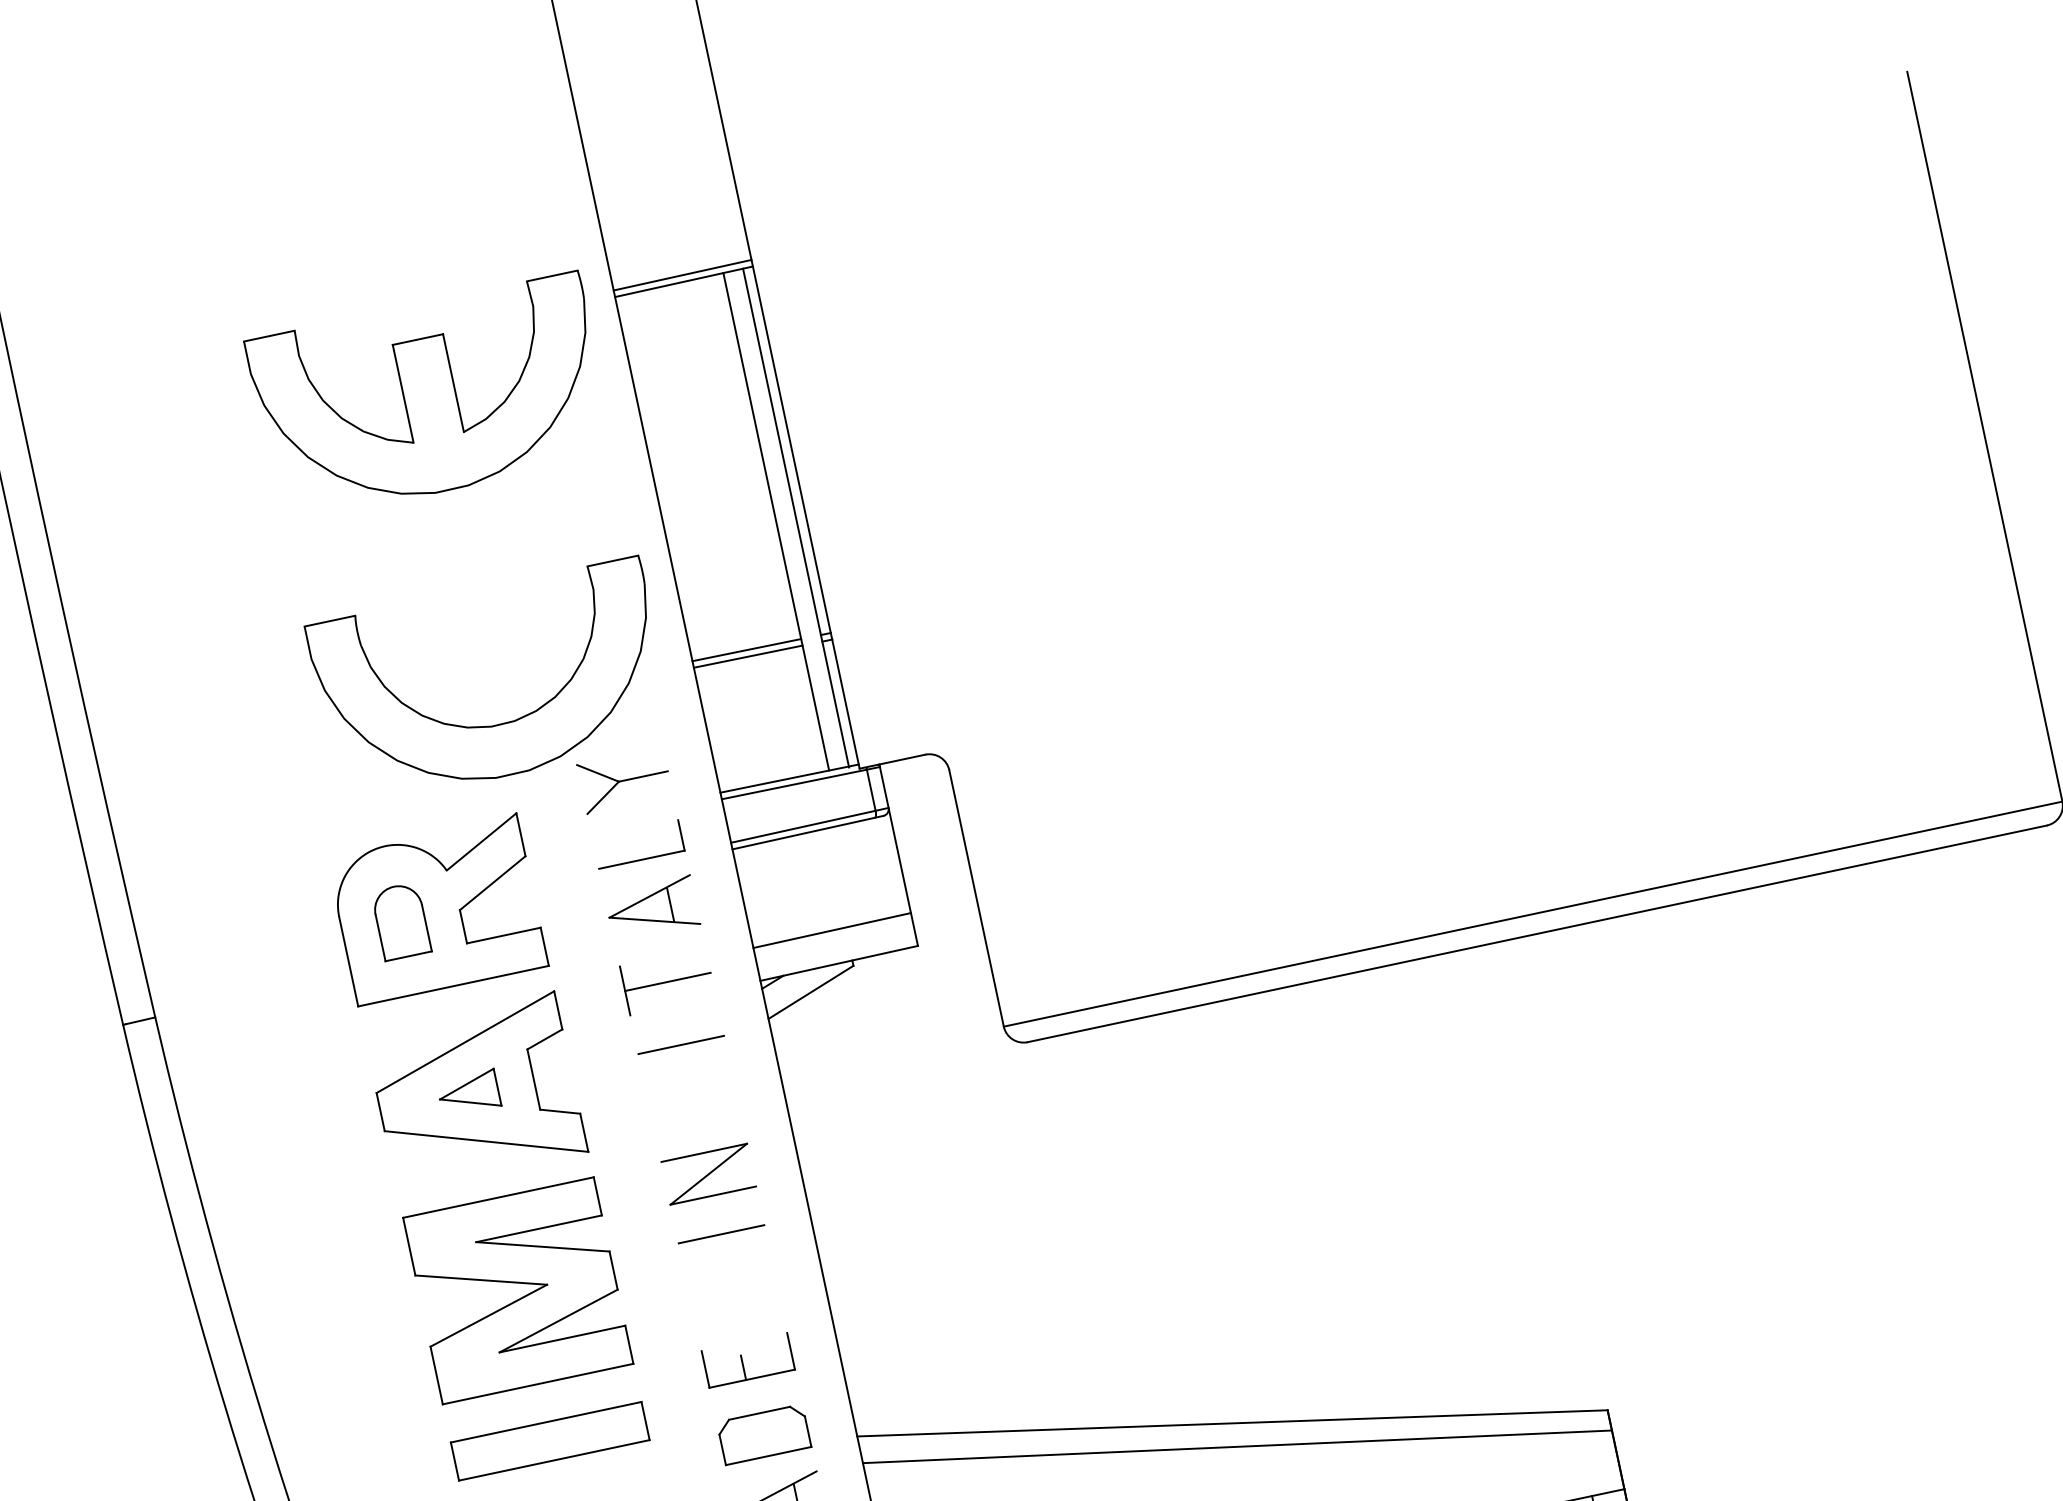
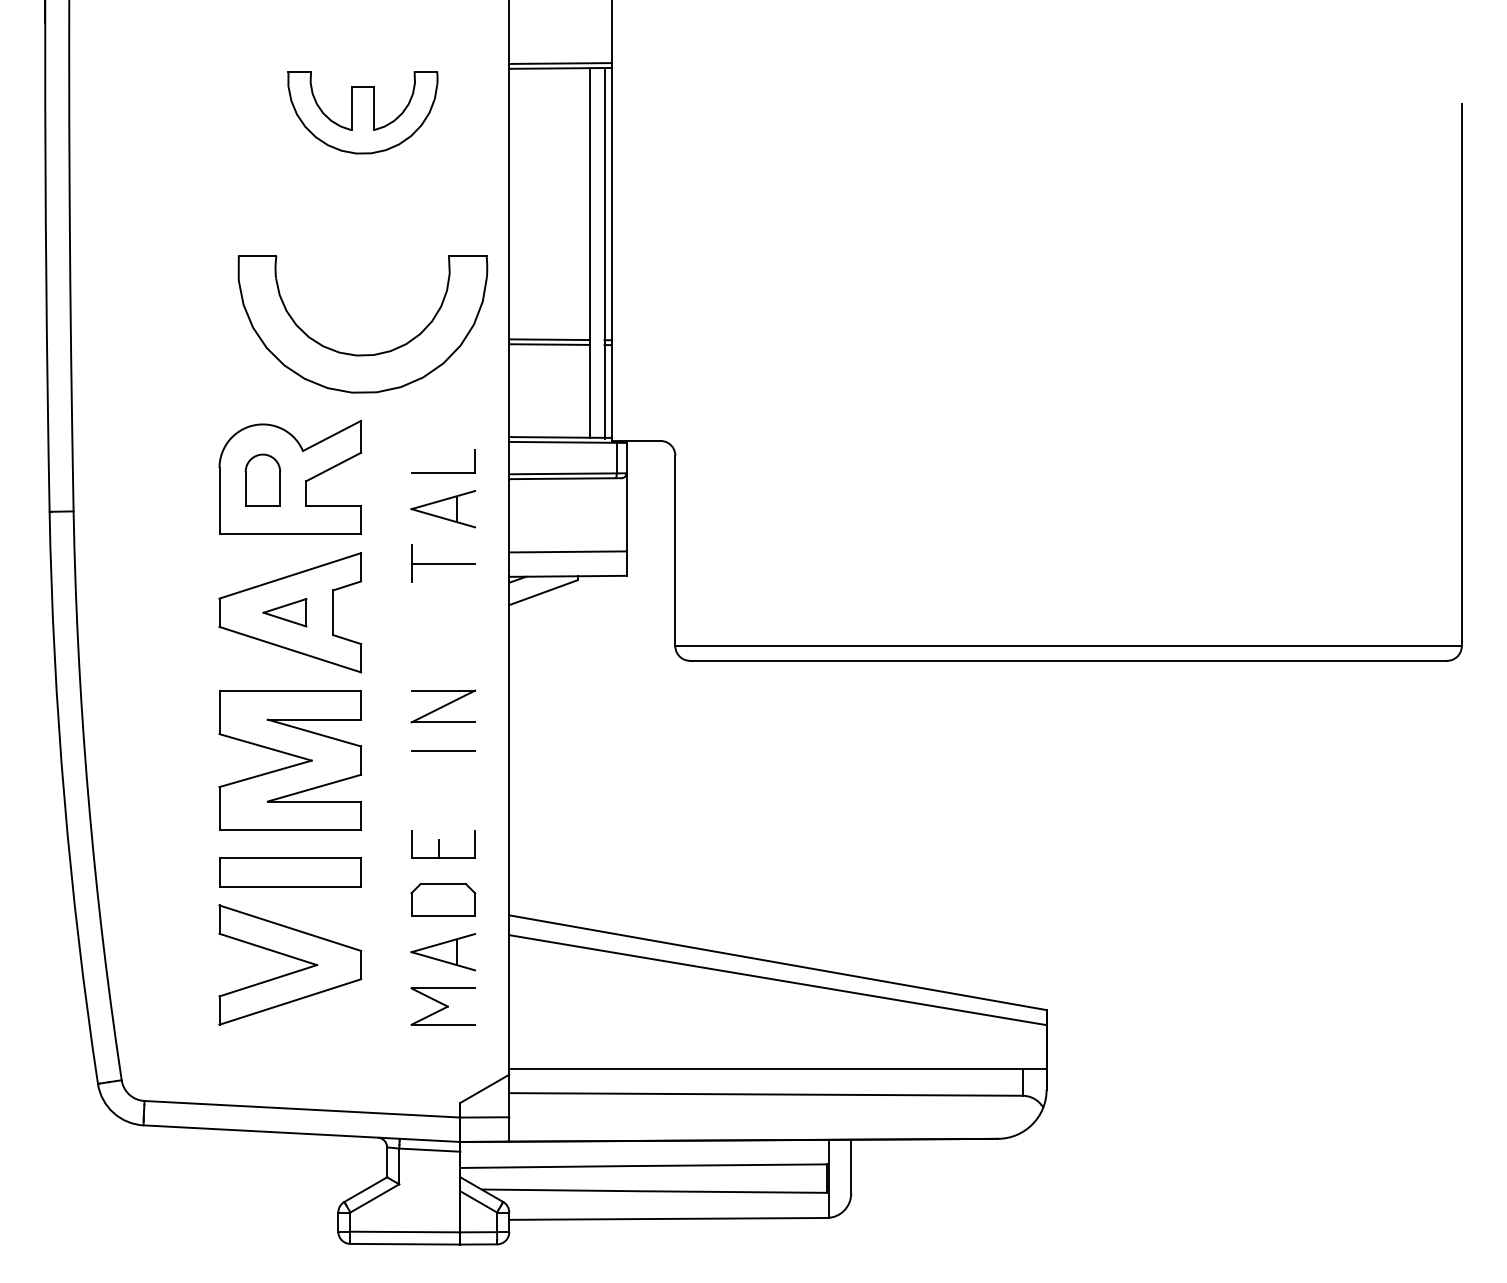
part: (430, 397) -> (362, 112), size x0.6
part: (623, 780) -> (442, 413), removed
line: (681, 1044) -> (443, 610), removed

